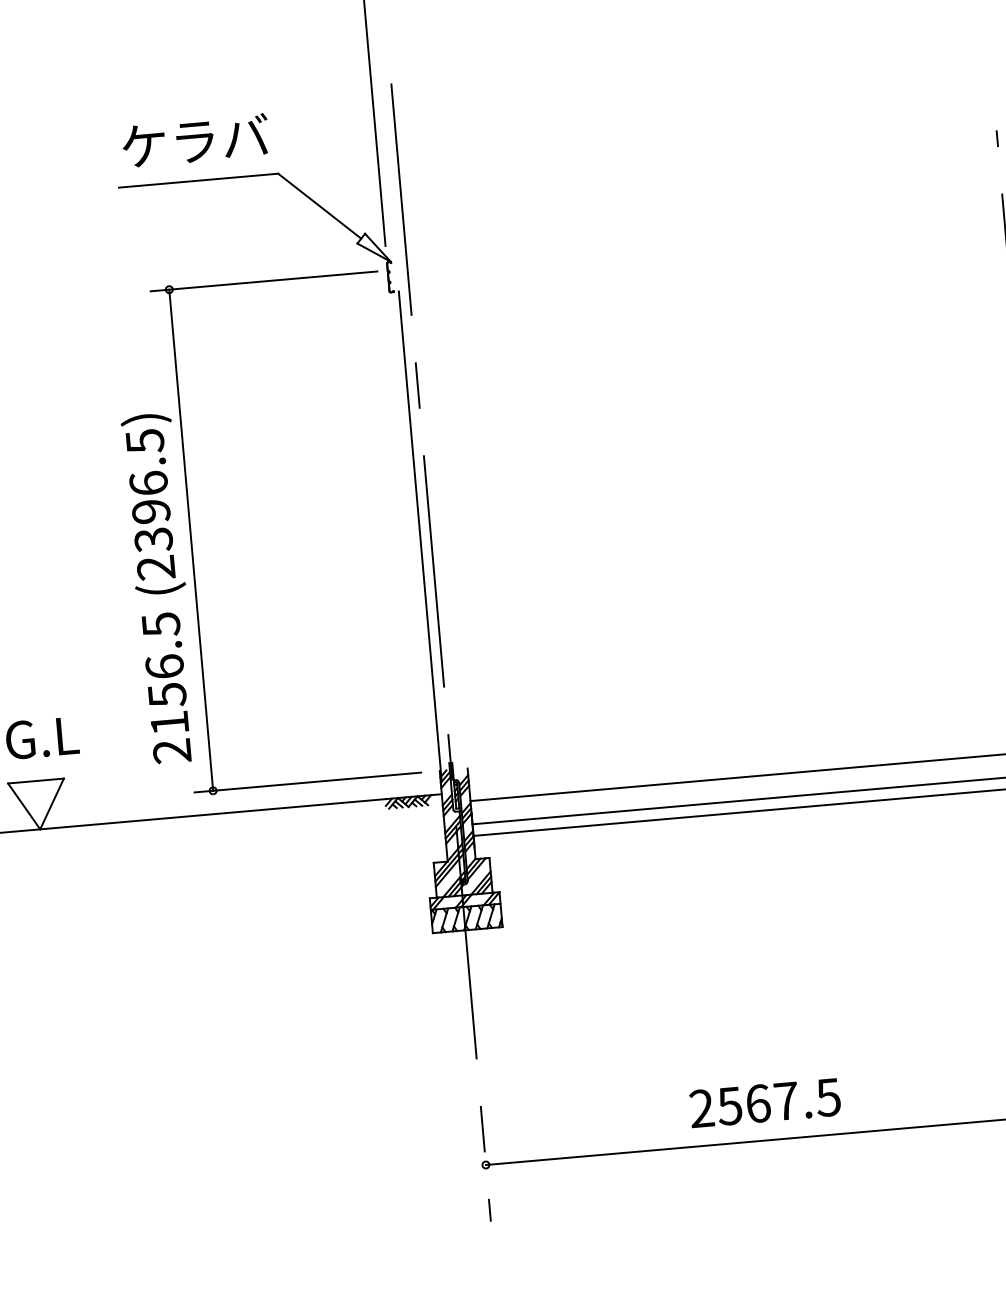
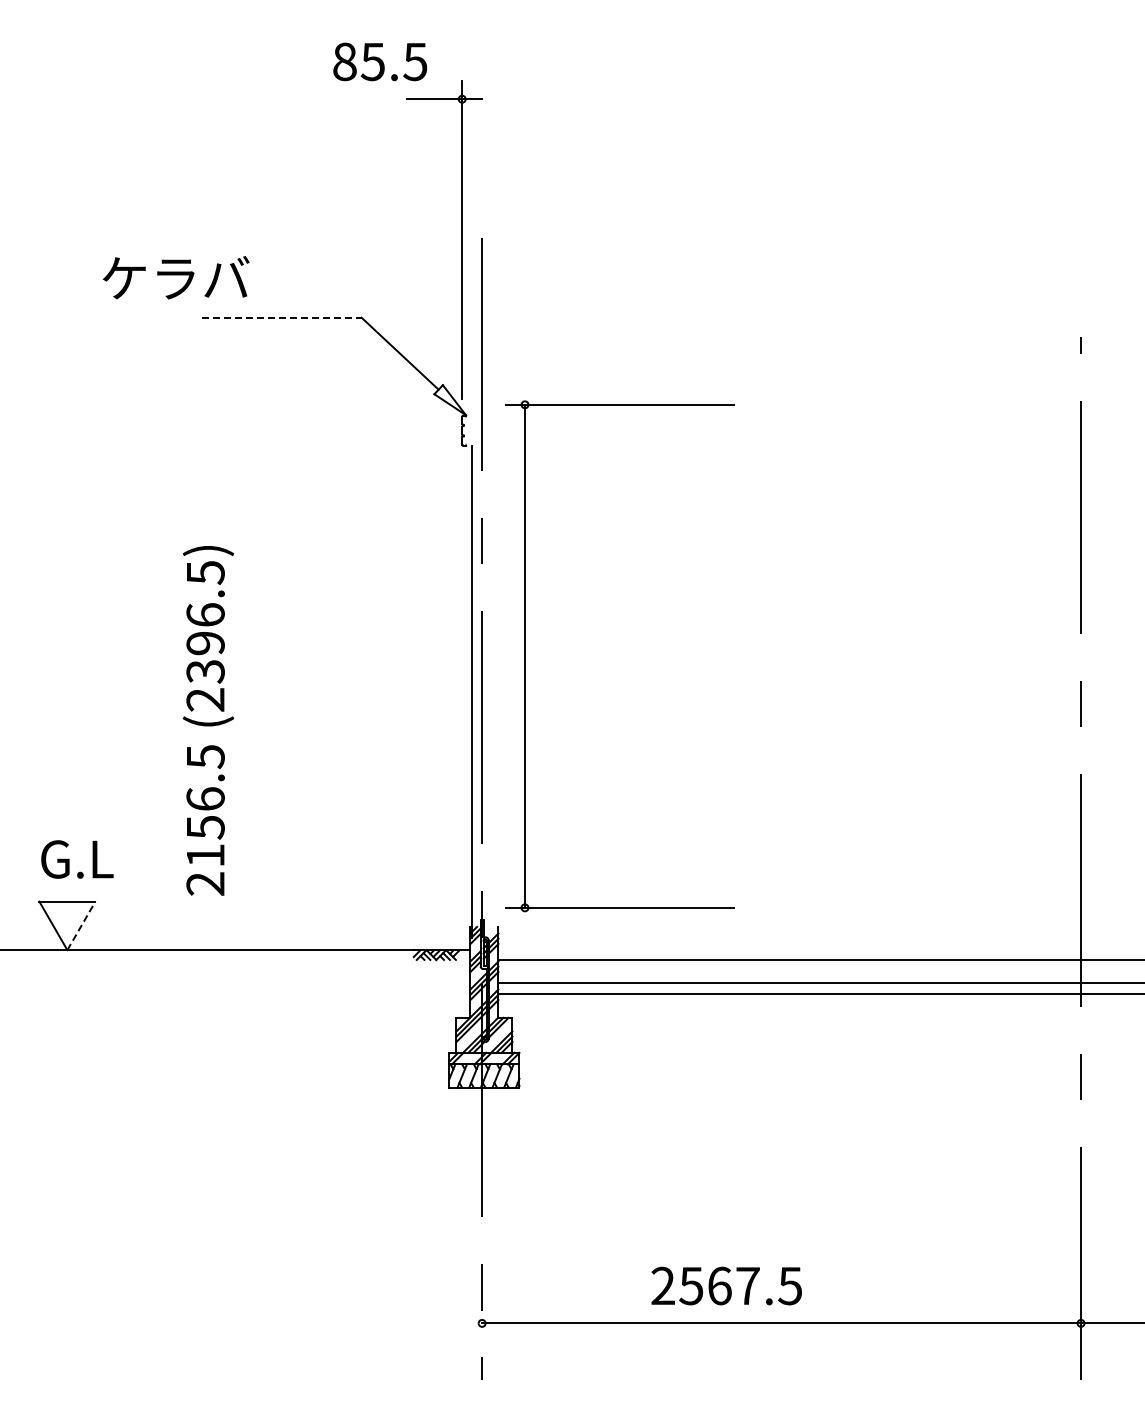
text: (194, 140) -> (175, 277), moved
line: (198, 180) -> (281, 317), solid -> dashed
part: (191, 540) -> (525, 656), moved
line: (52, 803) -> (81, 925), solid -> dashed
text: (764, 1102) -> (726, 1285), moved

